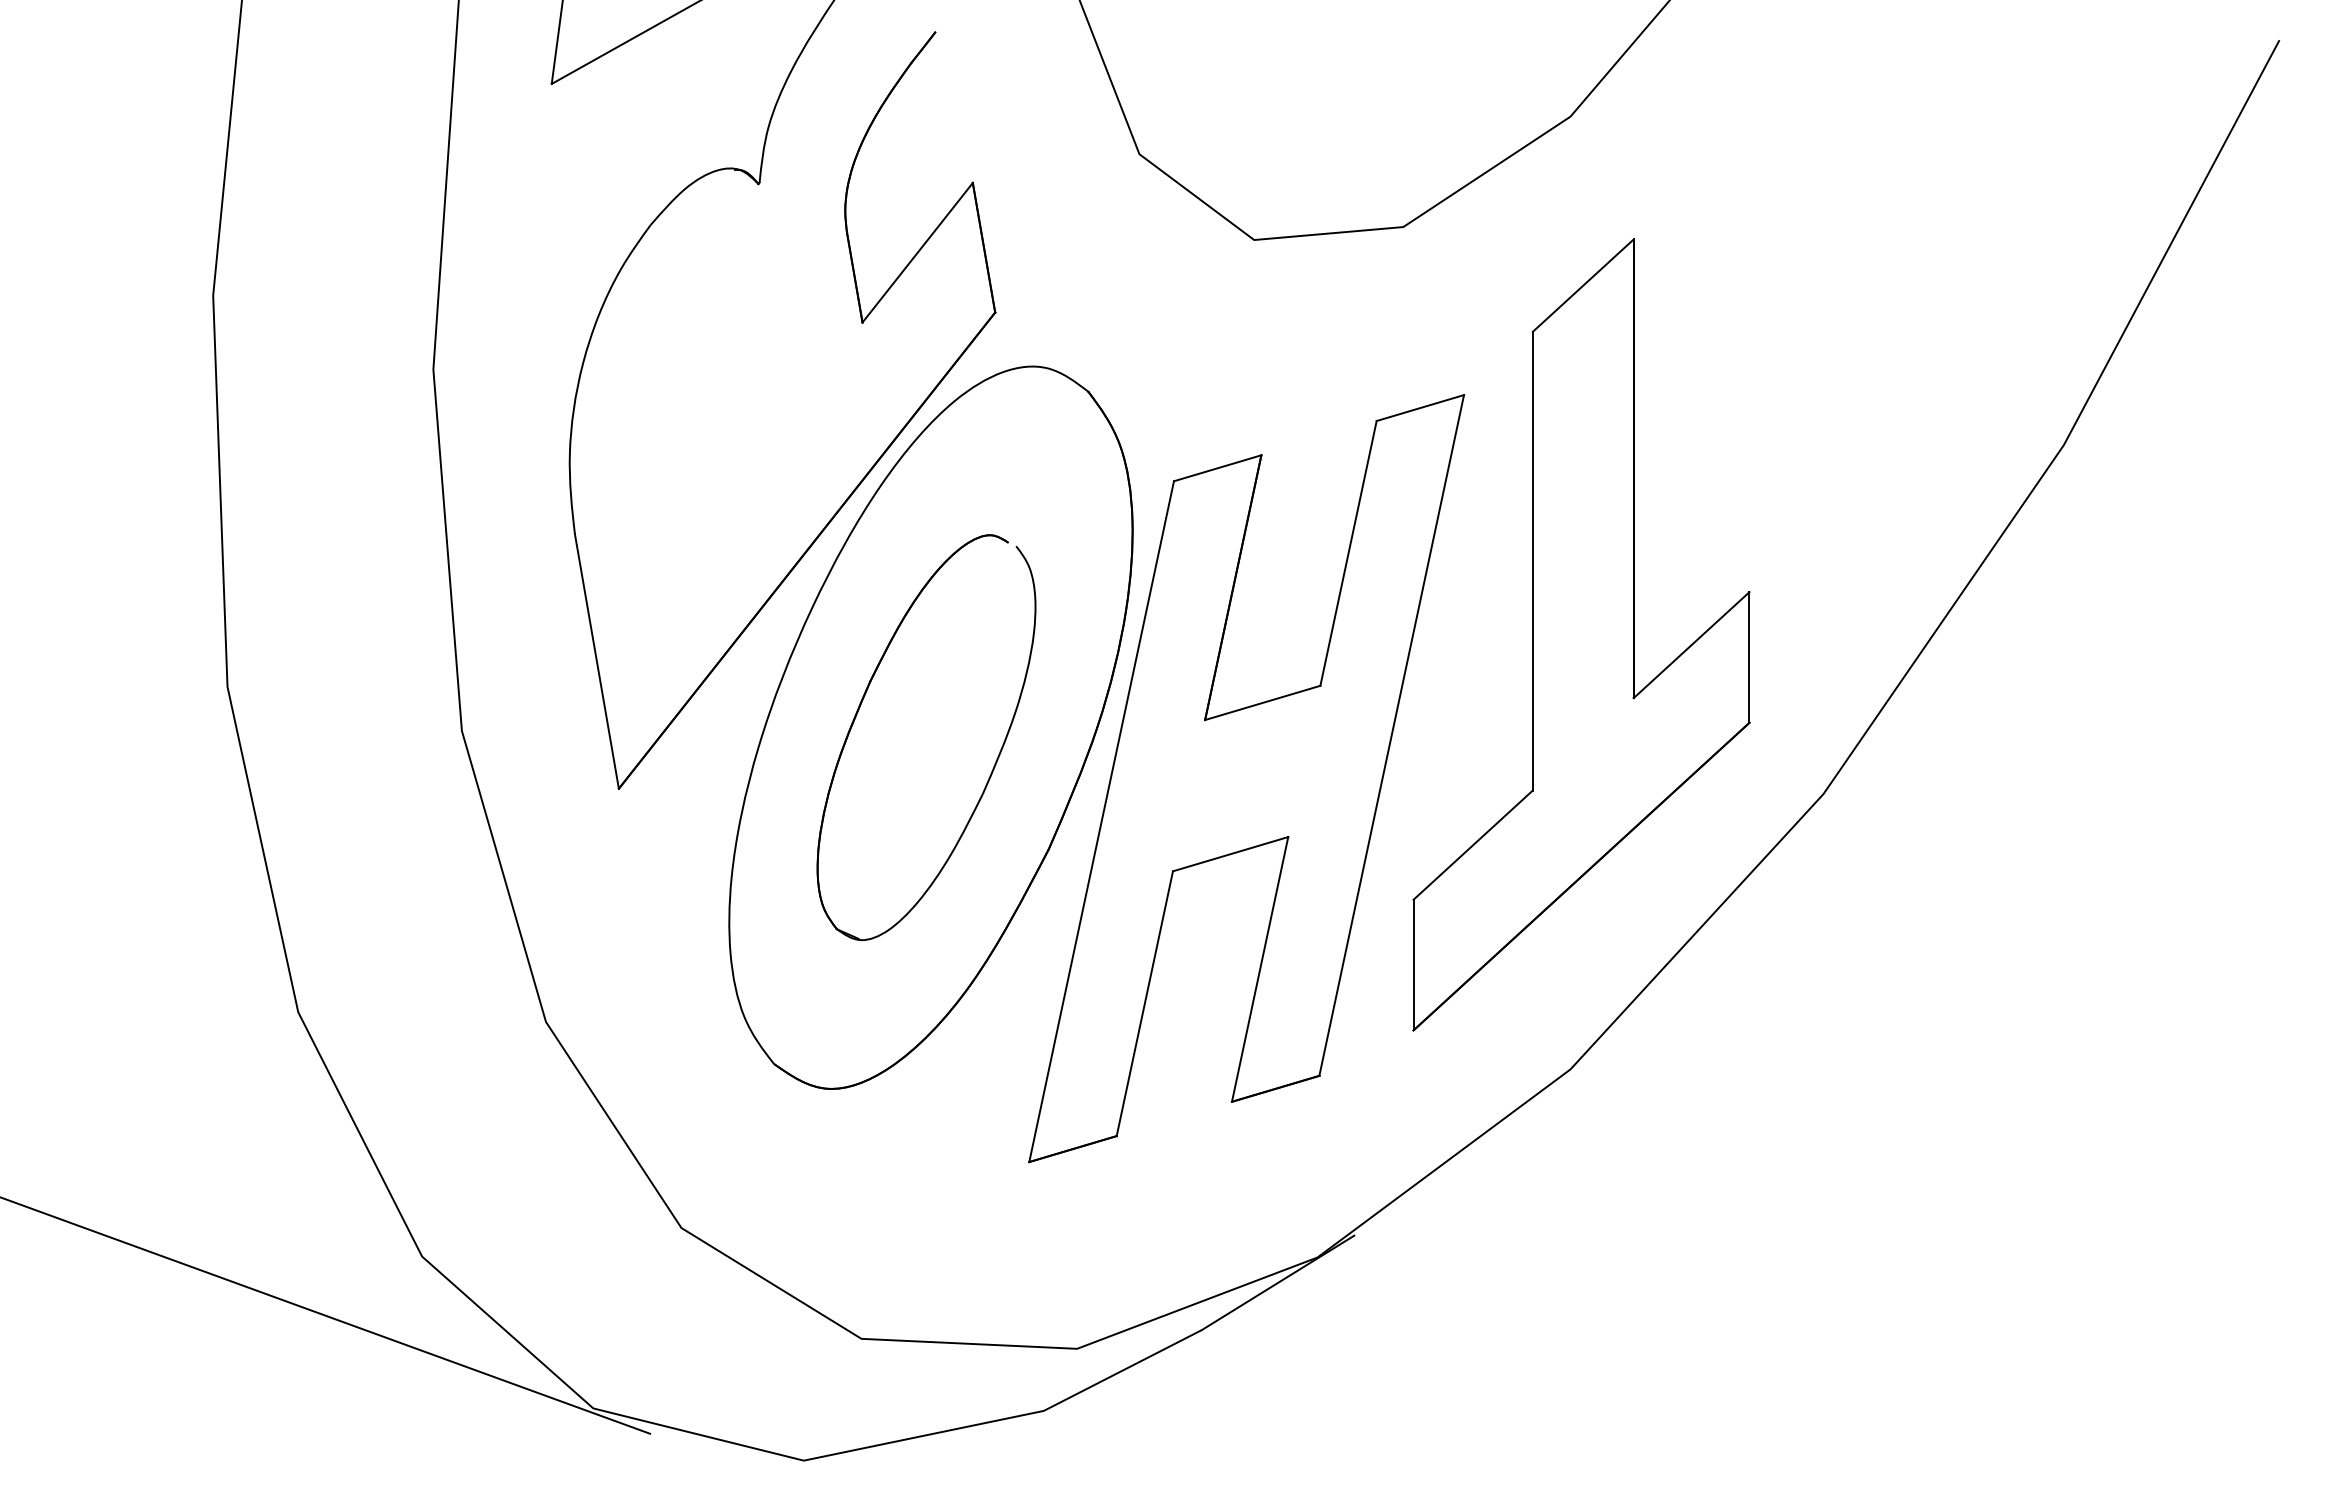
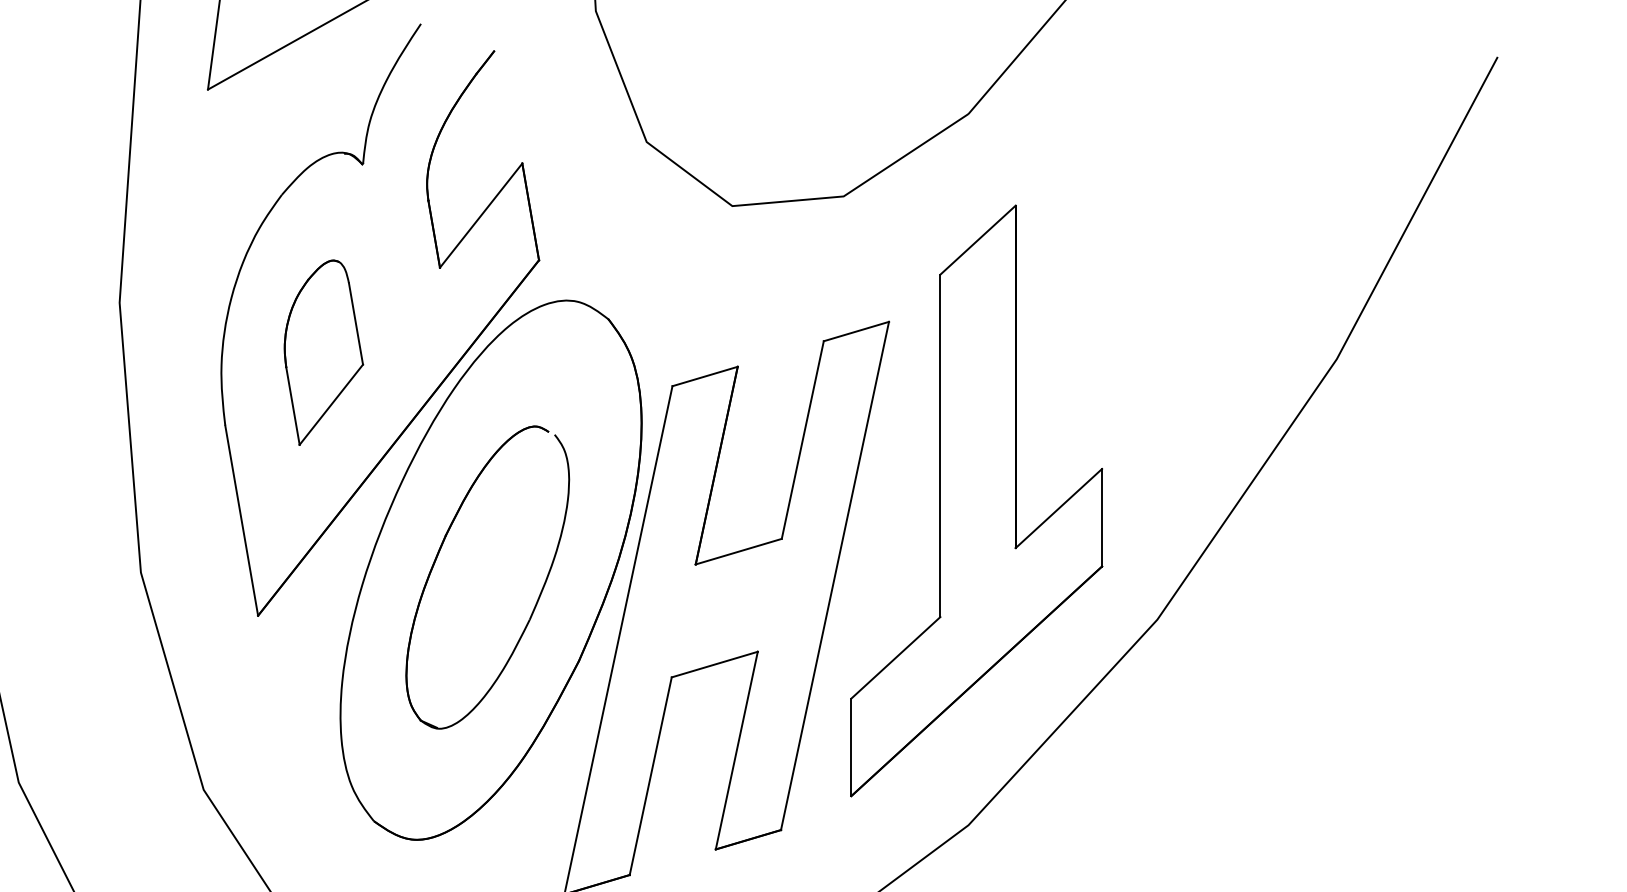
part: (706, 436) -> (323, 352), added

